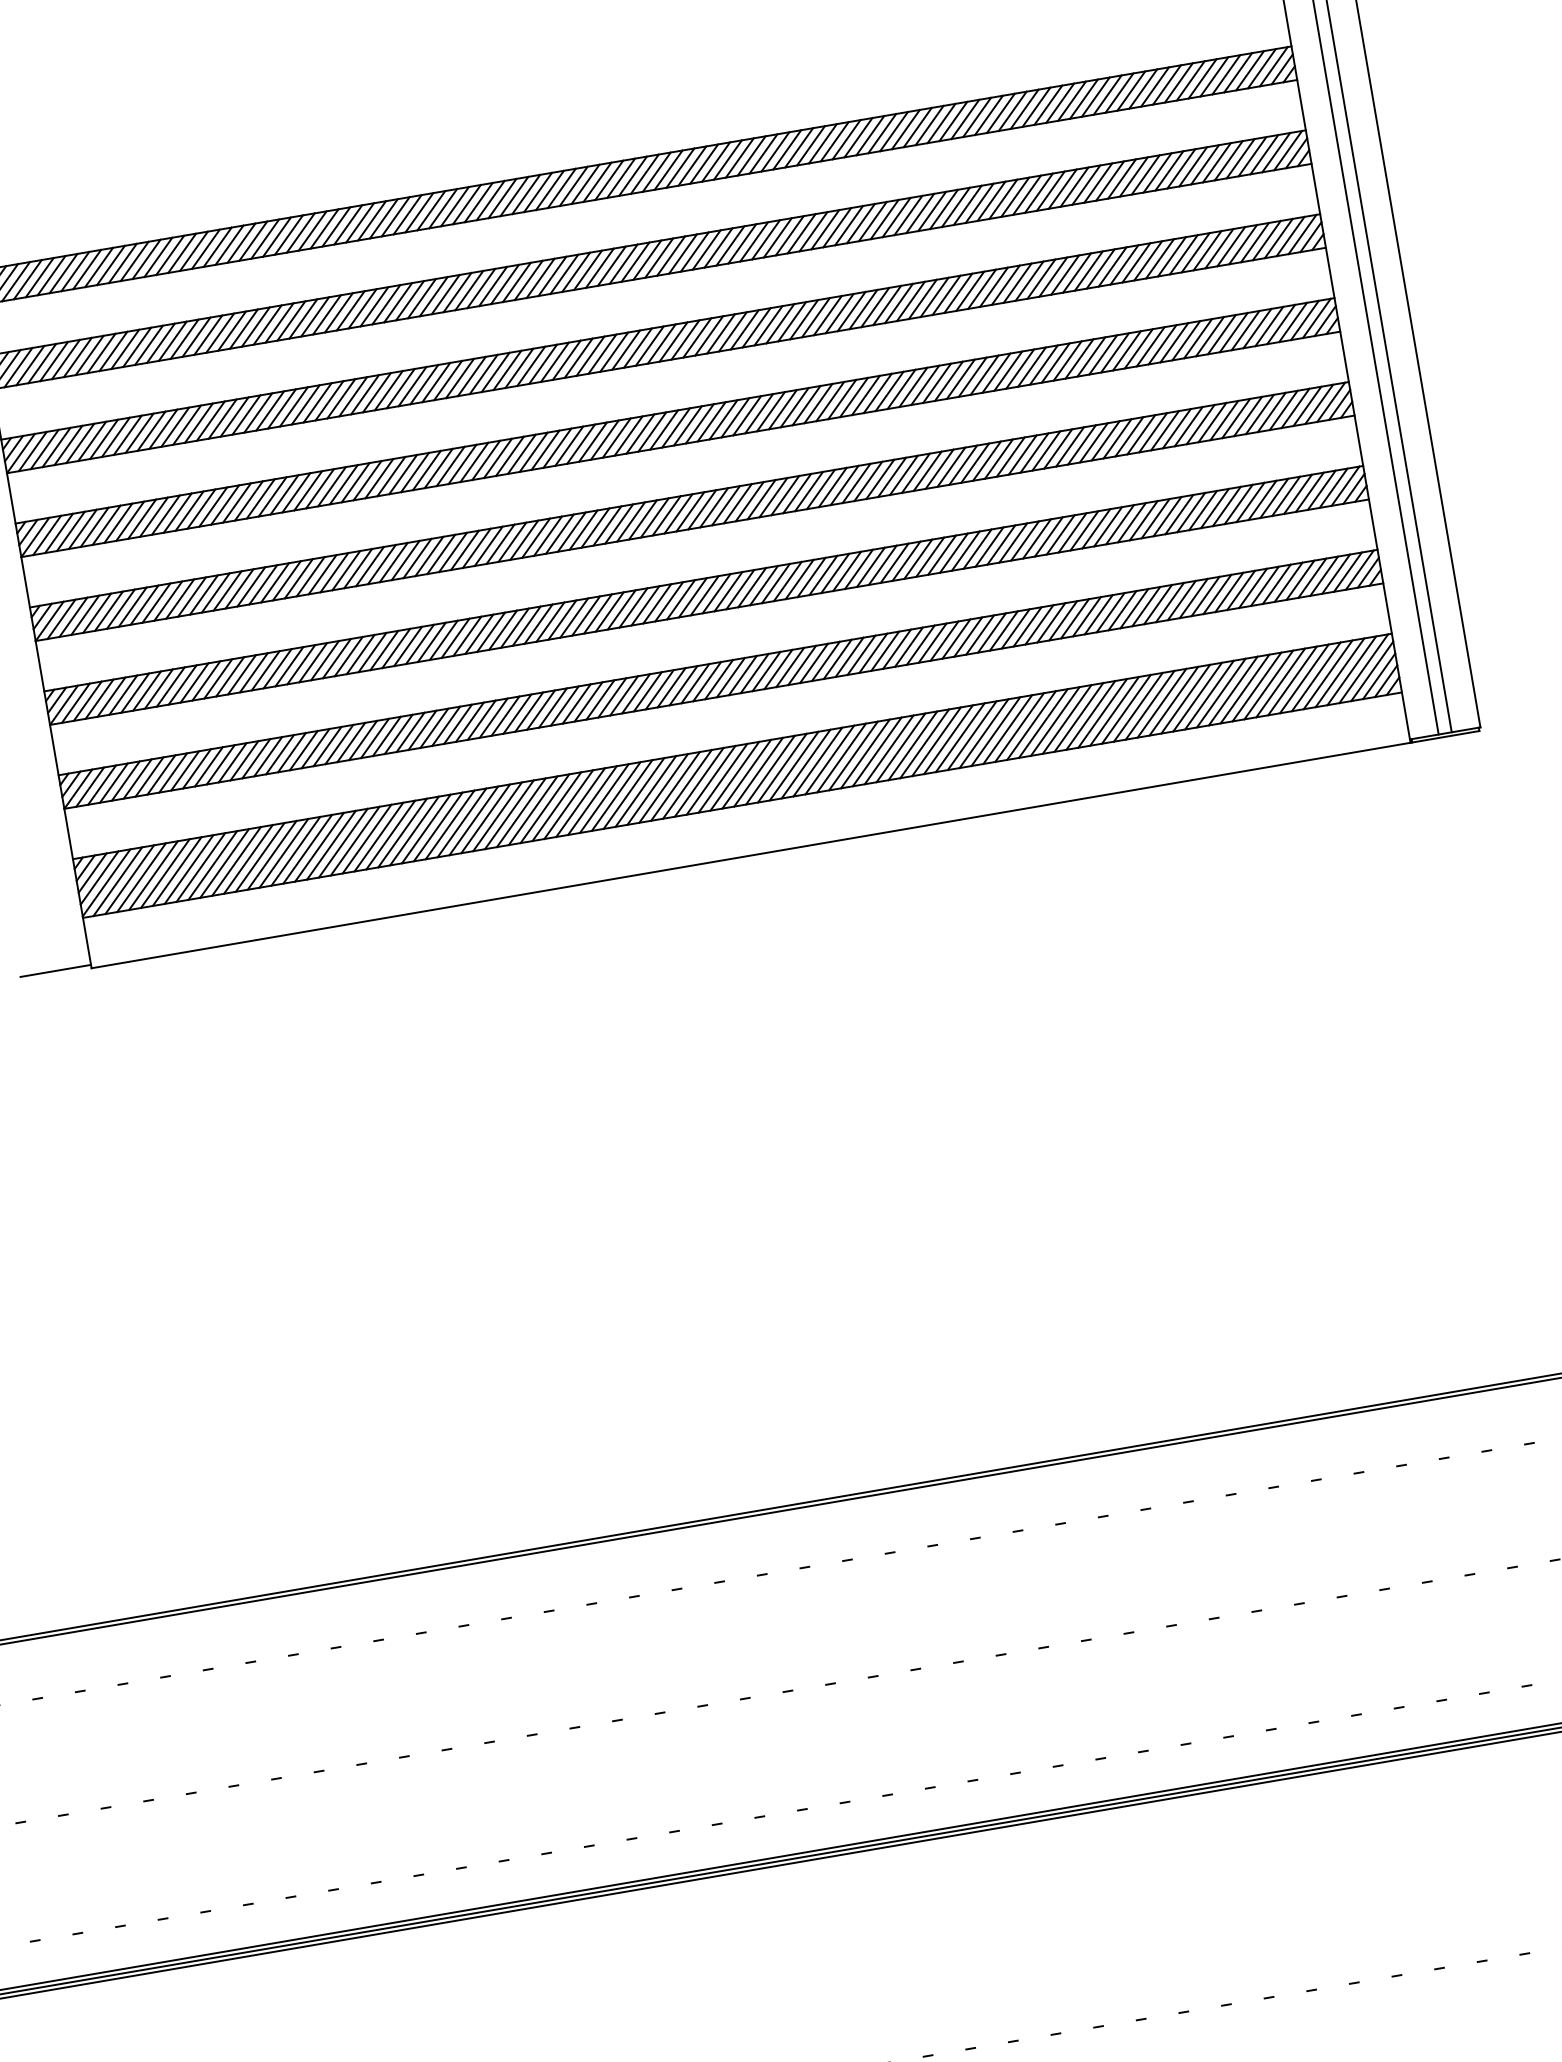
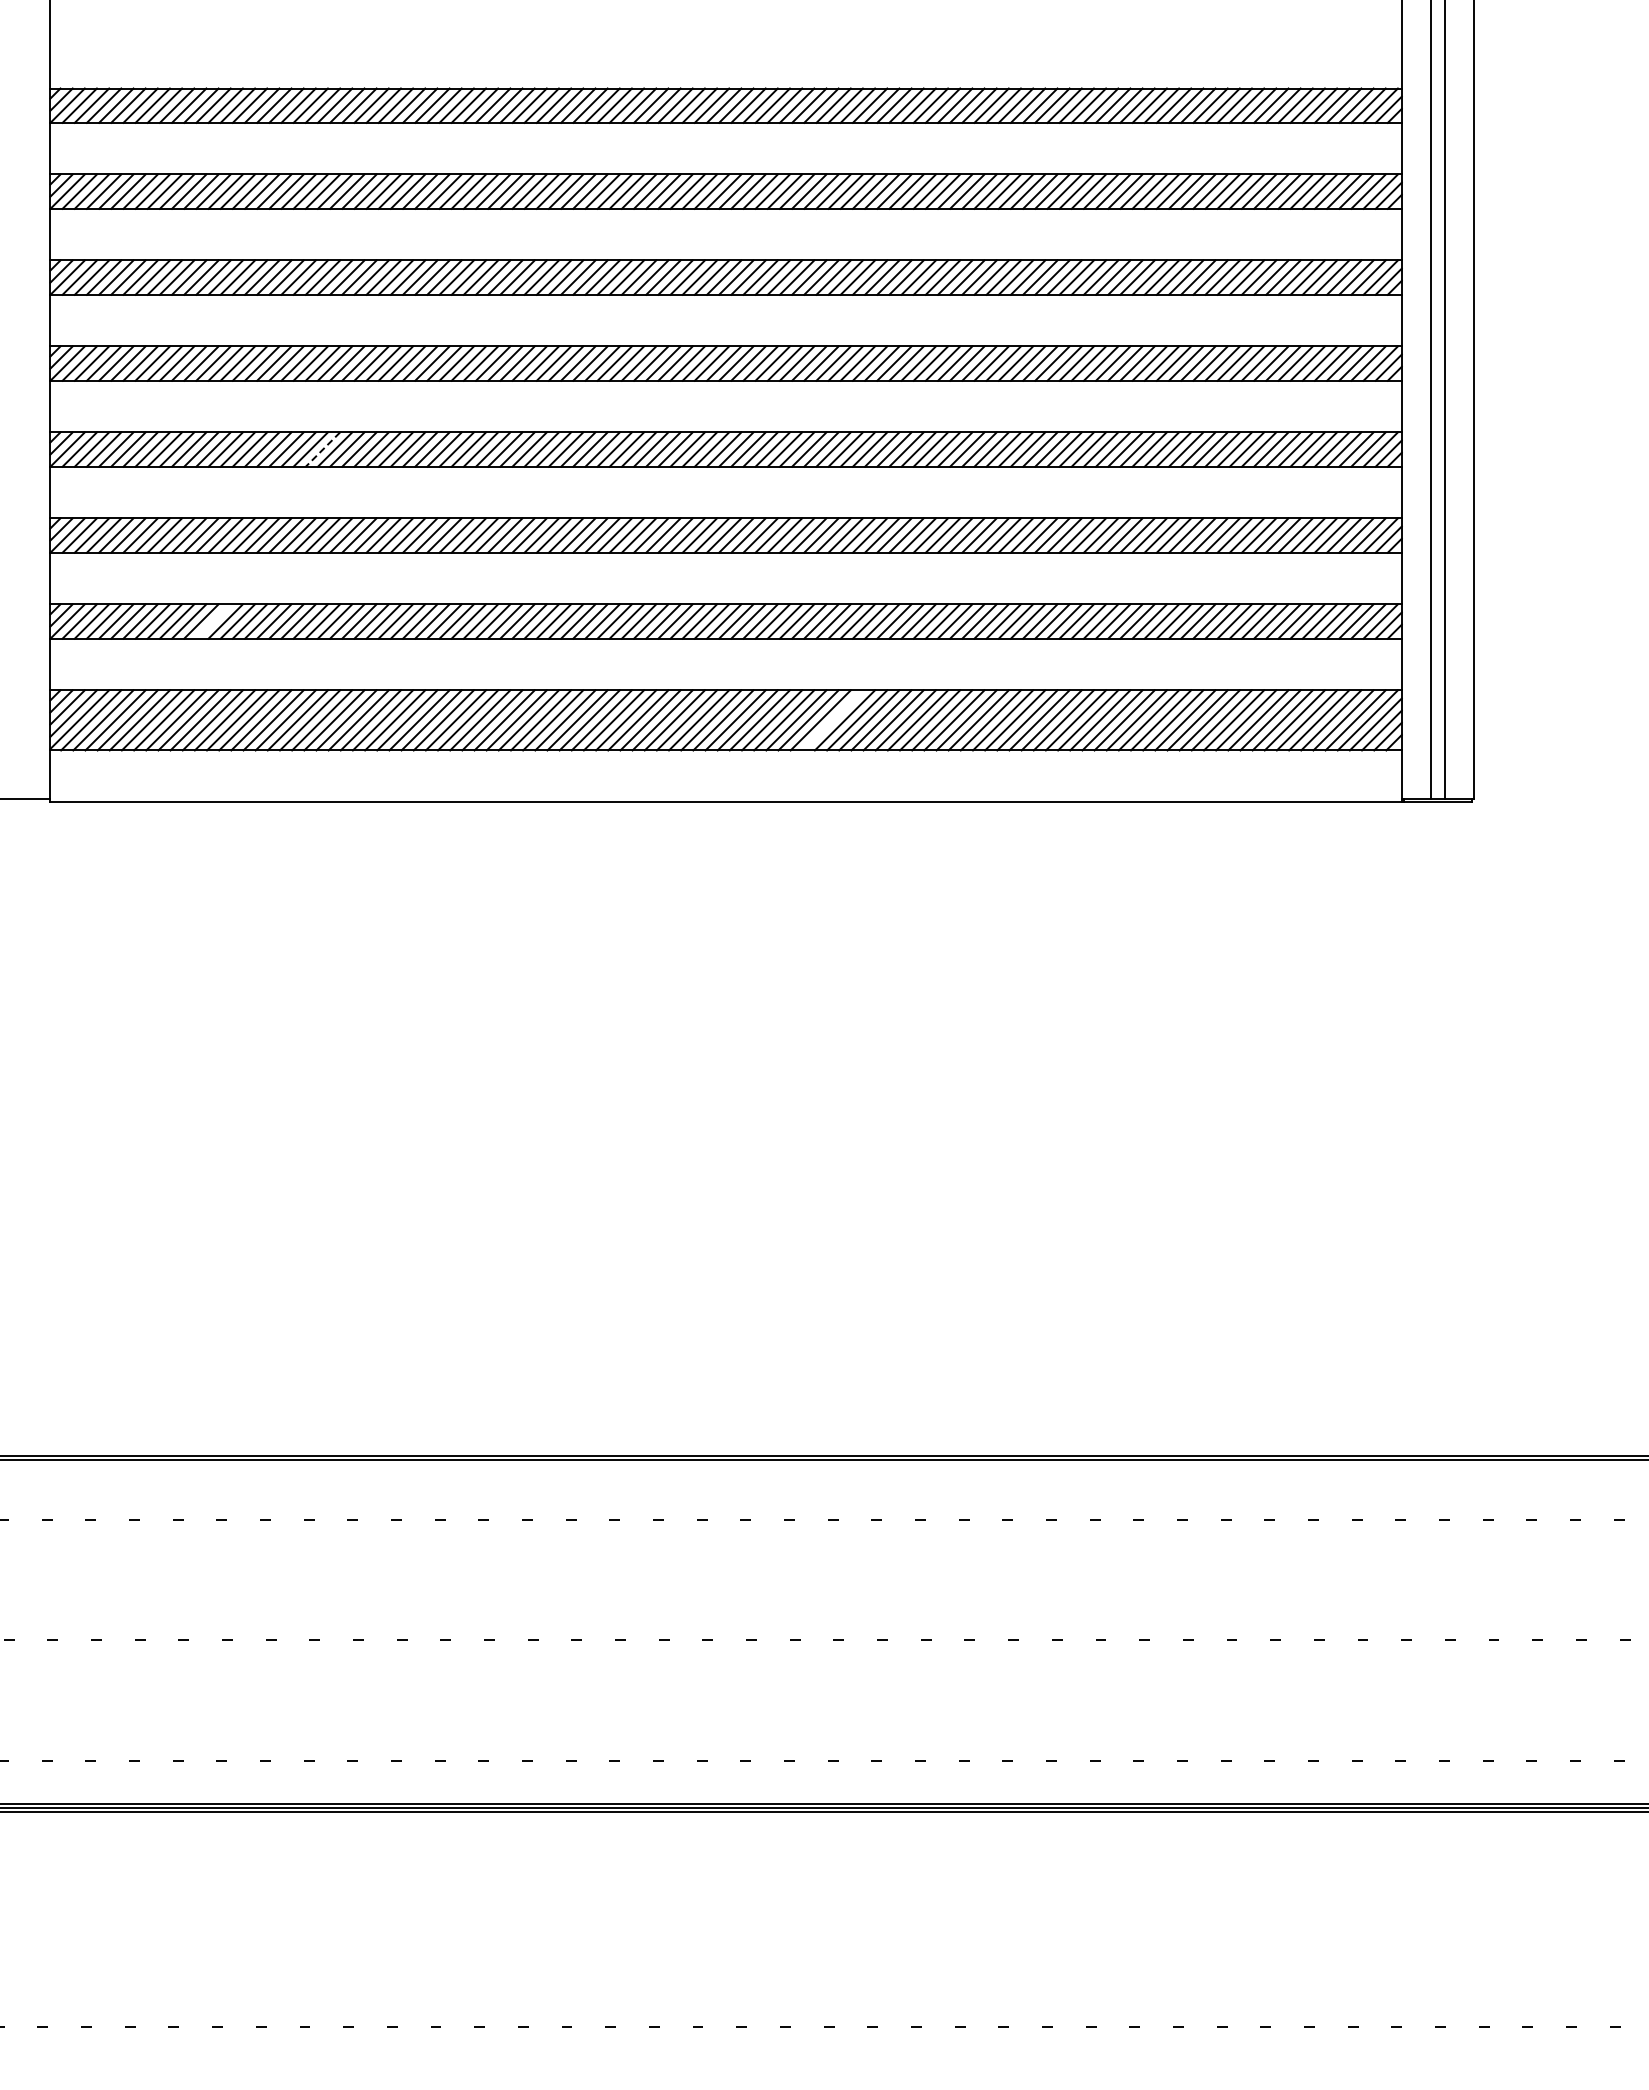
line: (298, 578) -> (322, 449), solid -> dashed
line: (841, 758) -> (832, 720), removed
line: (220, 764) -> (213, 621), removed

